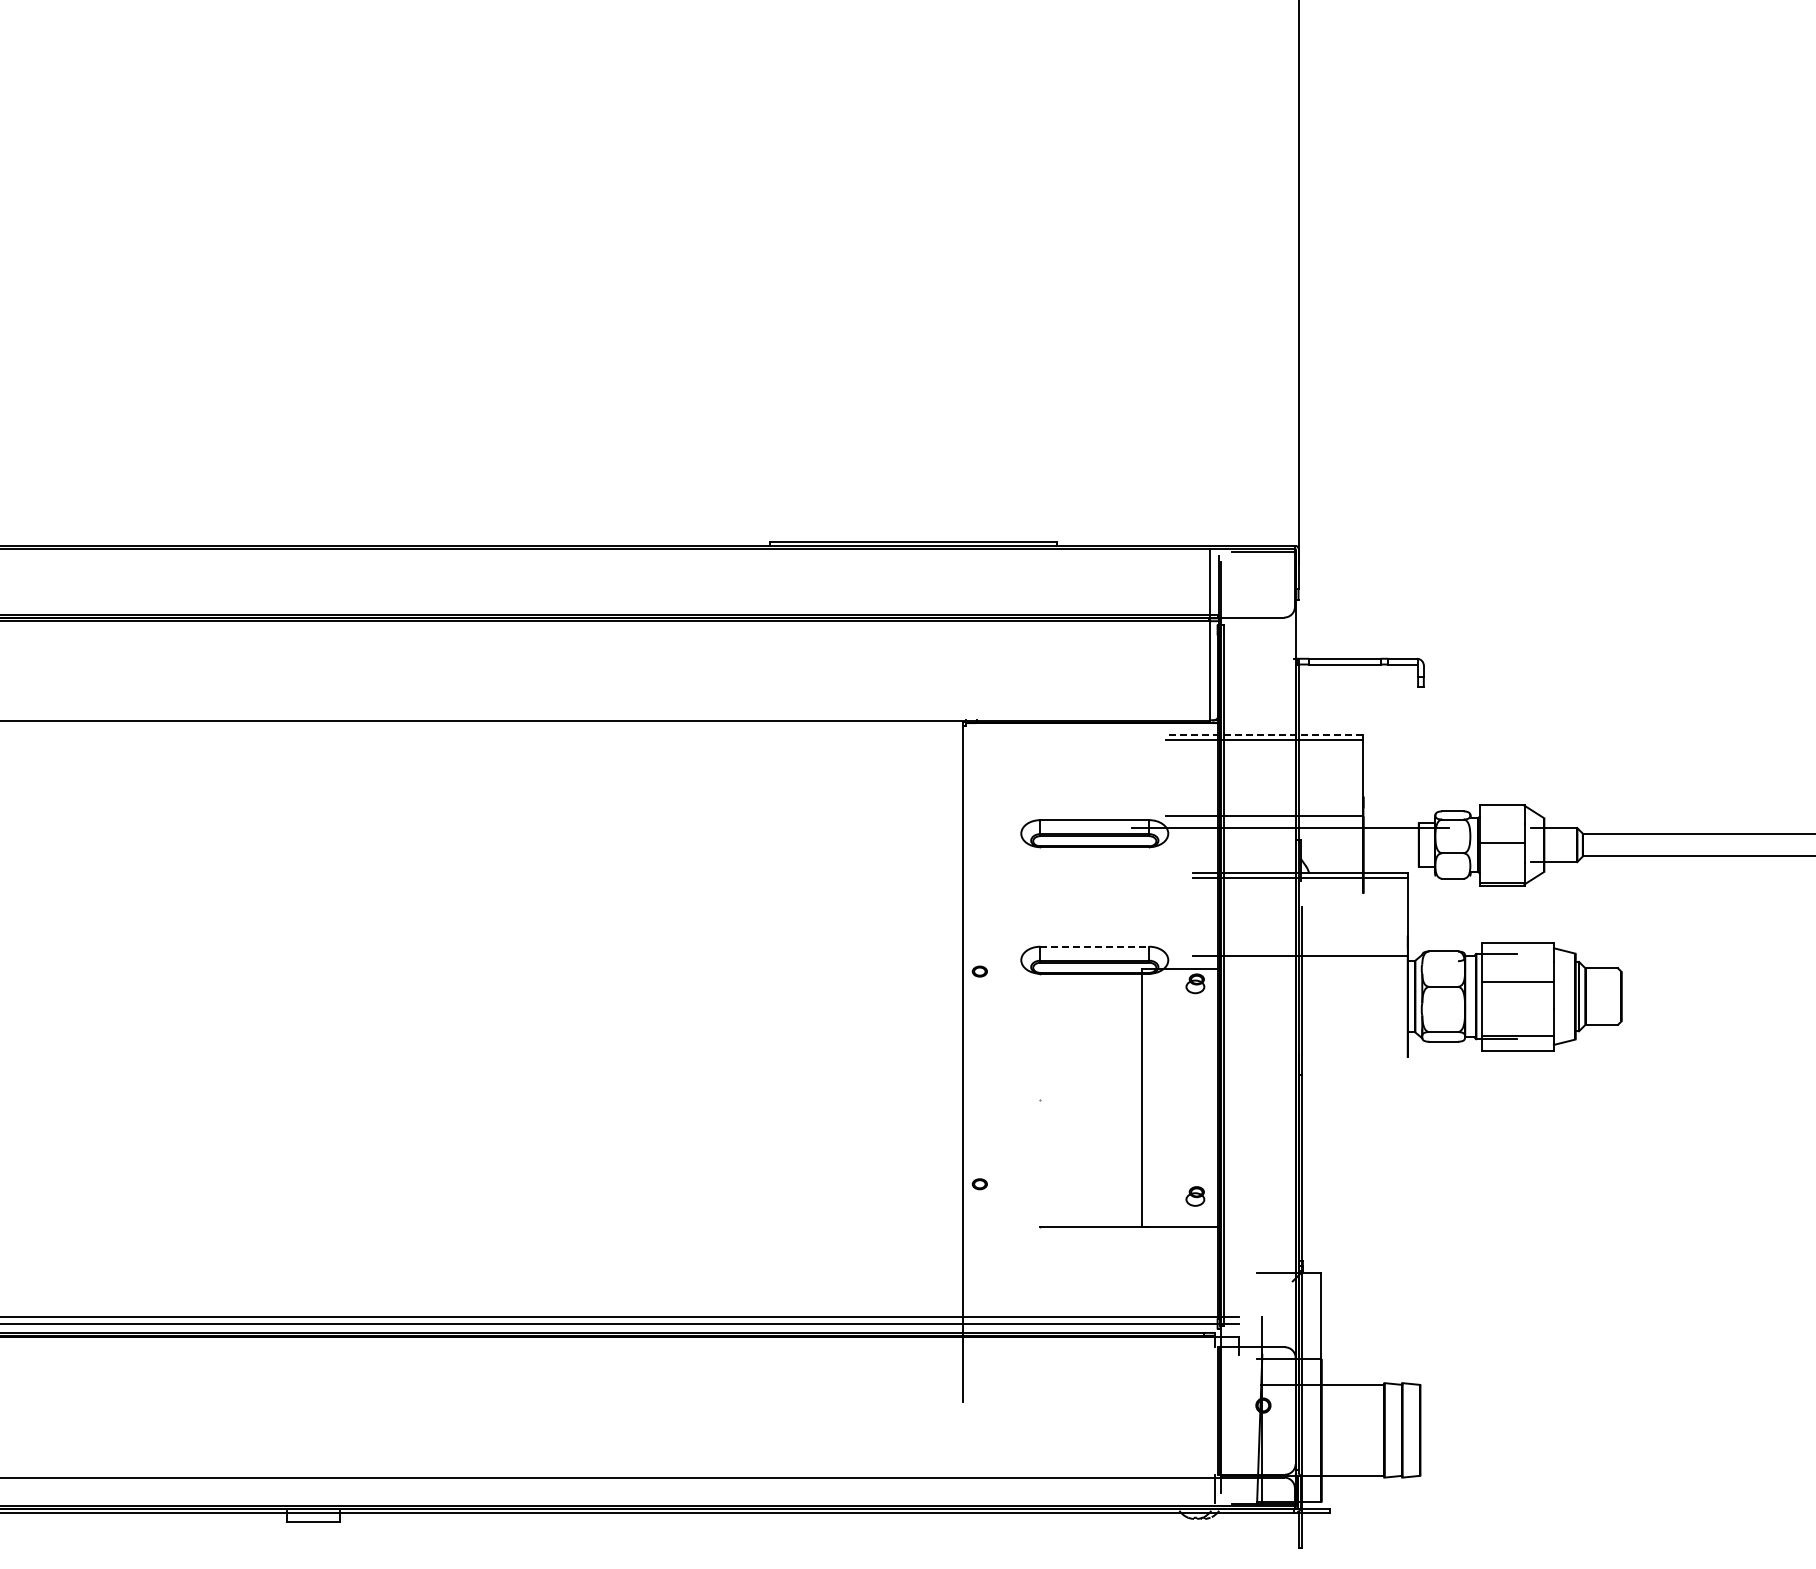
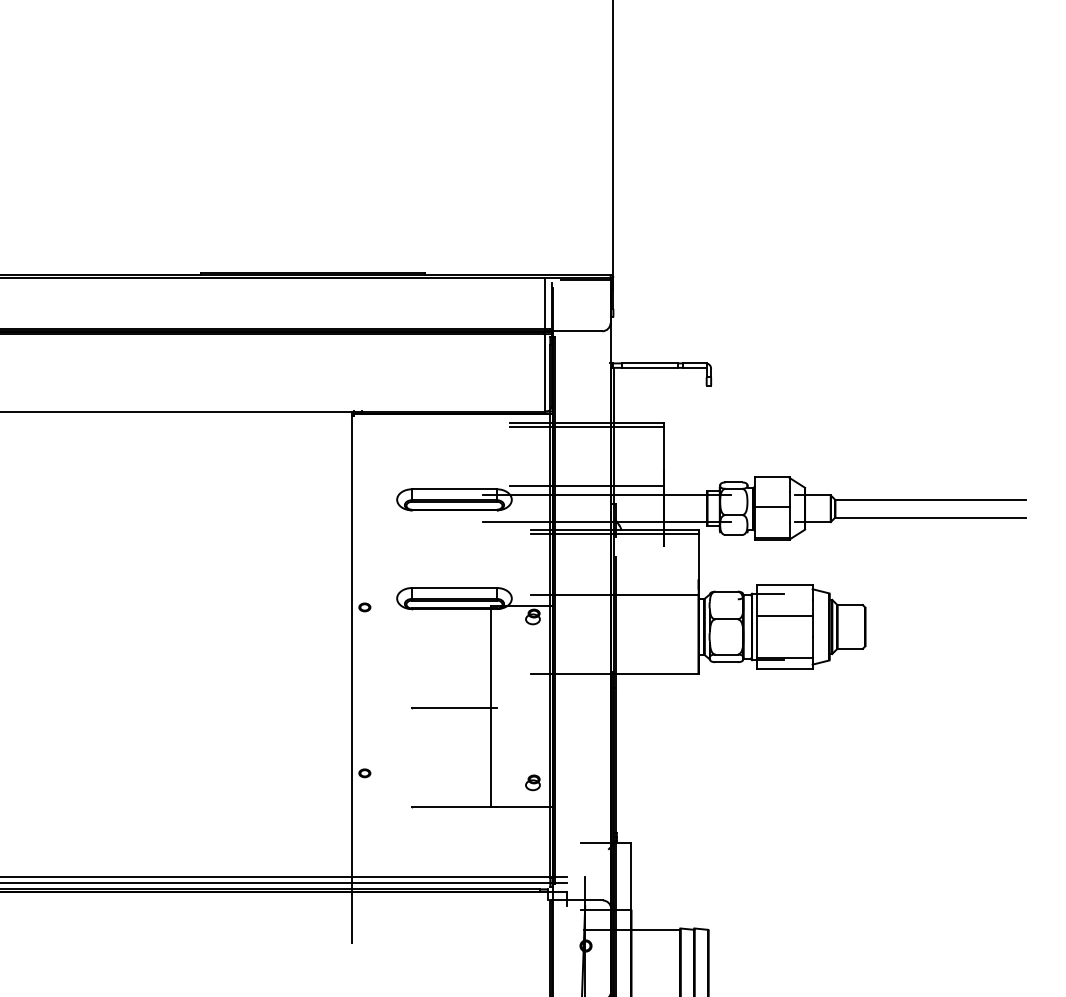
line: (1264, 735) -> (586, 423), dashed -> solid
line: (1290, 862) -> (607, 522), added
line: (1095, 946) -> (455, 587), dashed -> solid
line: (1300, 1057) -> (614, 674), added
line: (1094, 1100) -> (454, 707), added

